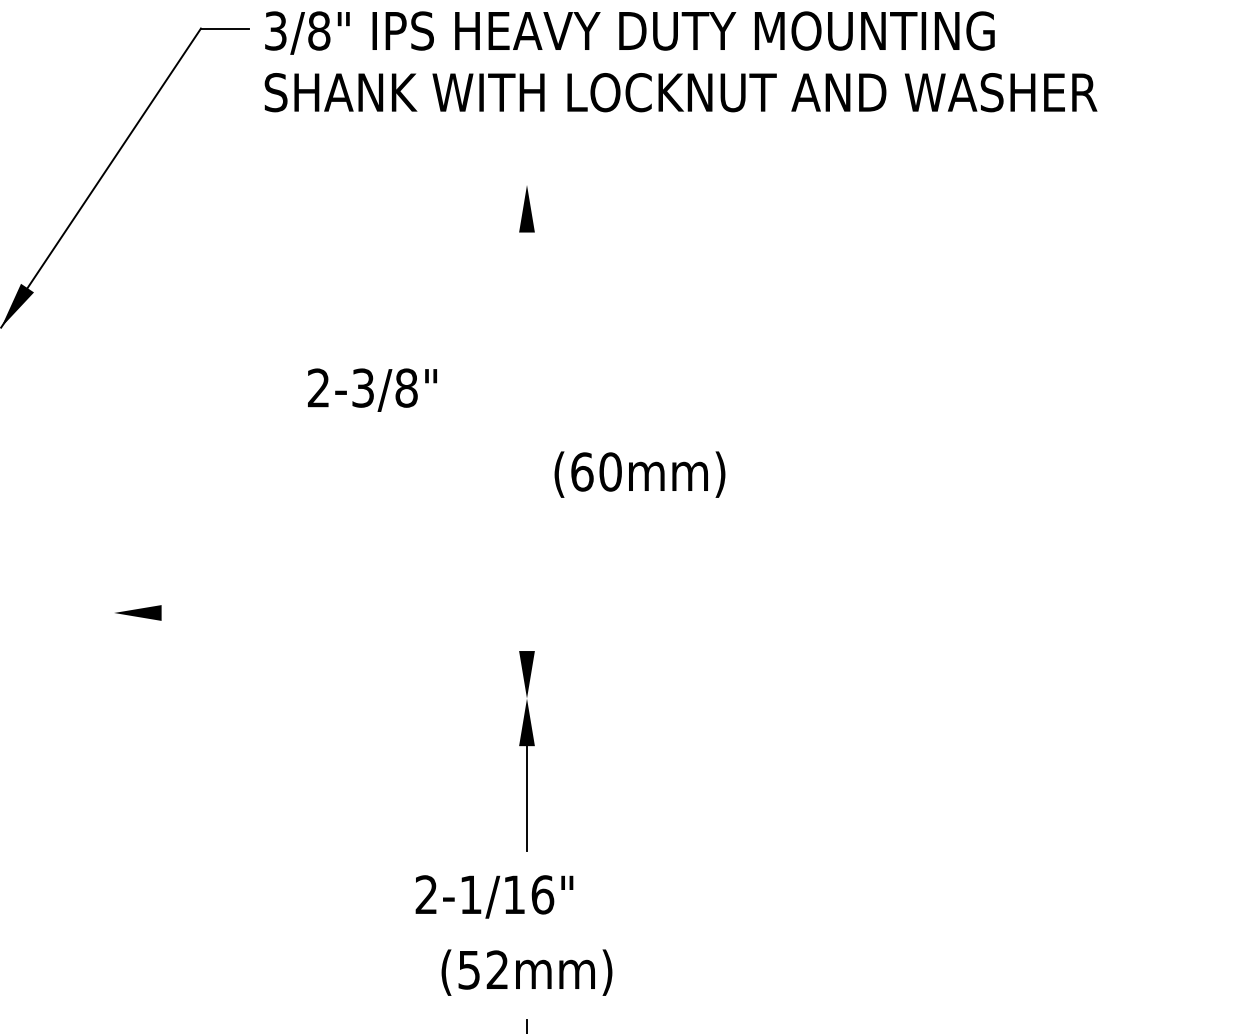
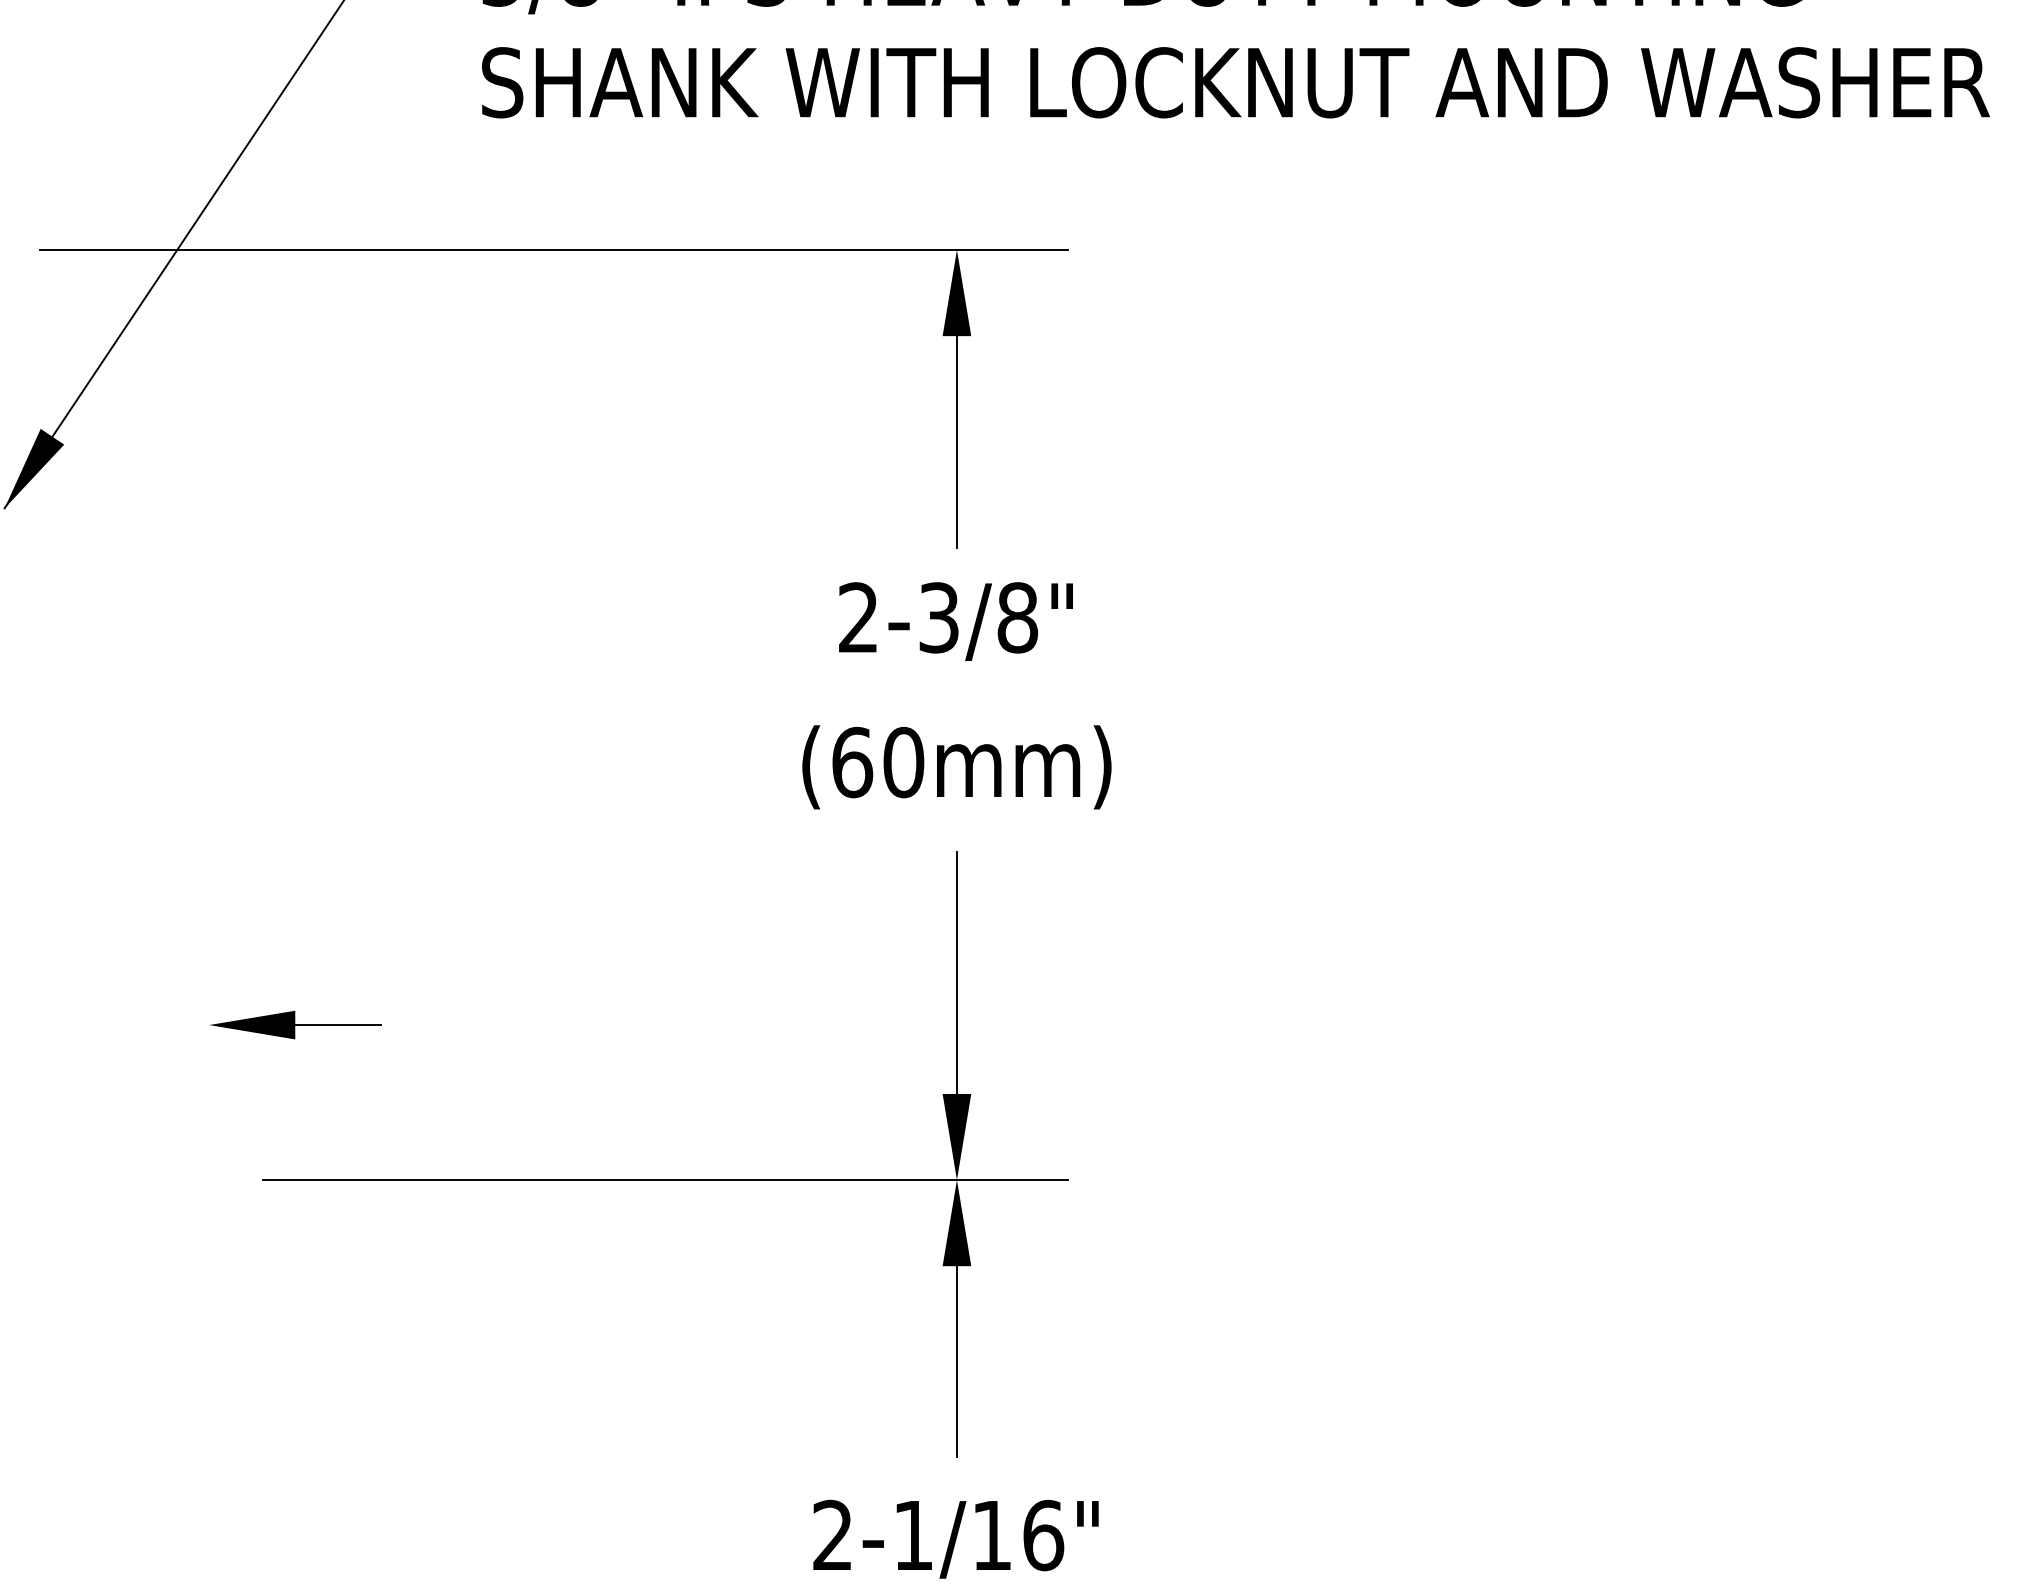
line: (304, 184) -> (554, 249), added
line: (527, 290) -> (957, 441), added
text: (372, 389) -> (956, 620), moved
text: (639, 474) -> (956, 767), moved
line: (527, 584) -> (957, 973), added
line: (185, 612) -> (338, 1024), added
line: (365, 698) -> (664, 1179), added
text: (494, 896) -> (956, 1538), moved

